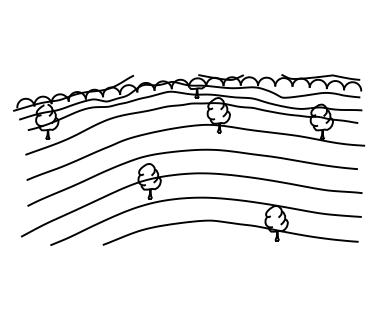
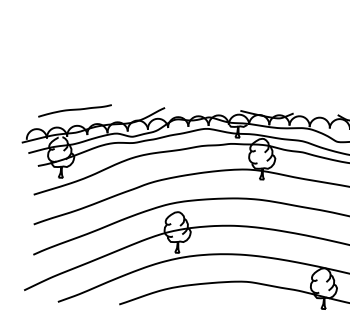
curve: (57, 81) -> (75, 110), added

